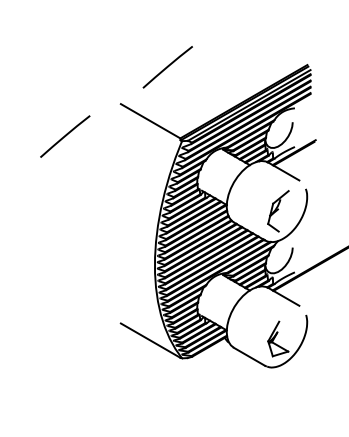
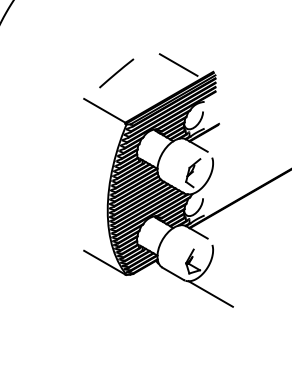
line: (257, 54) -> (178, 64), added
line: (65, 136) -> (45, 121), removed
line: (303, 385) -> (210, 293), added

